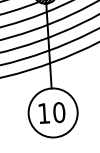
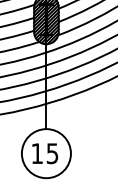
text: (59, 112) -> (52, 153), 10 -> 15

